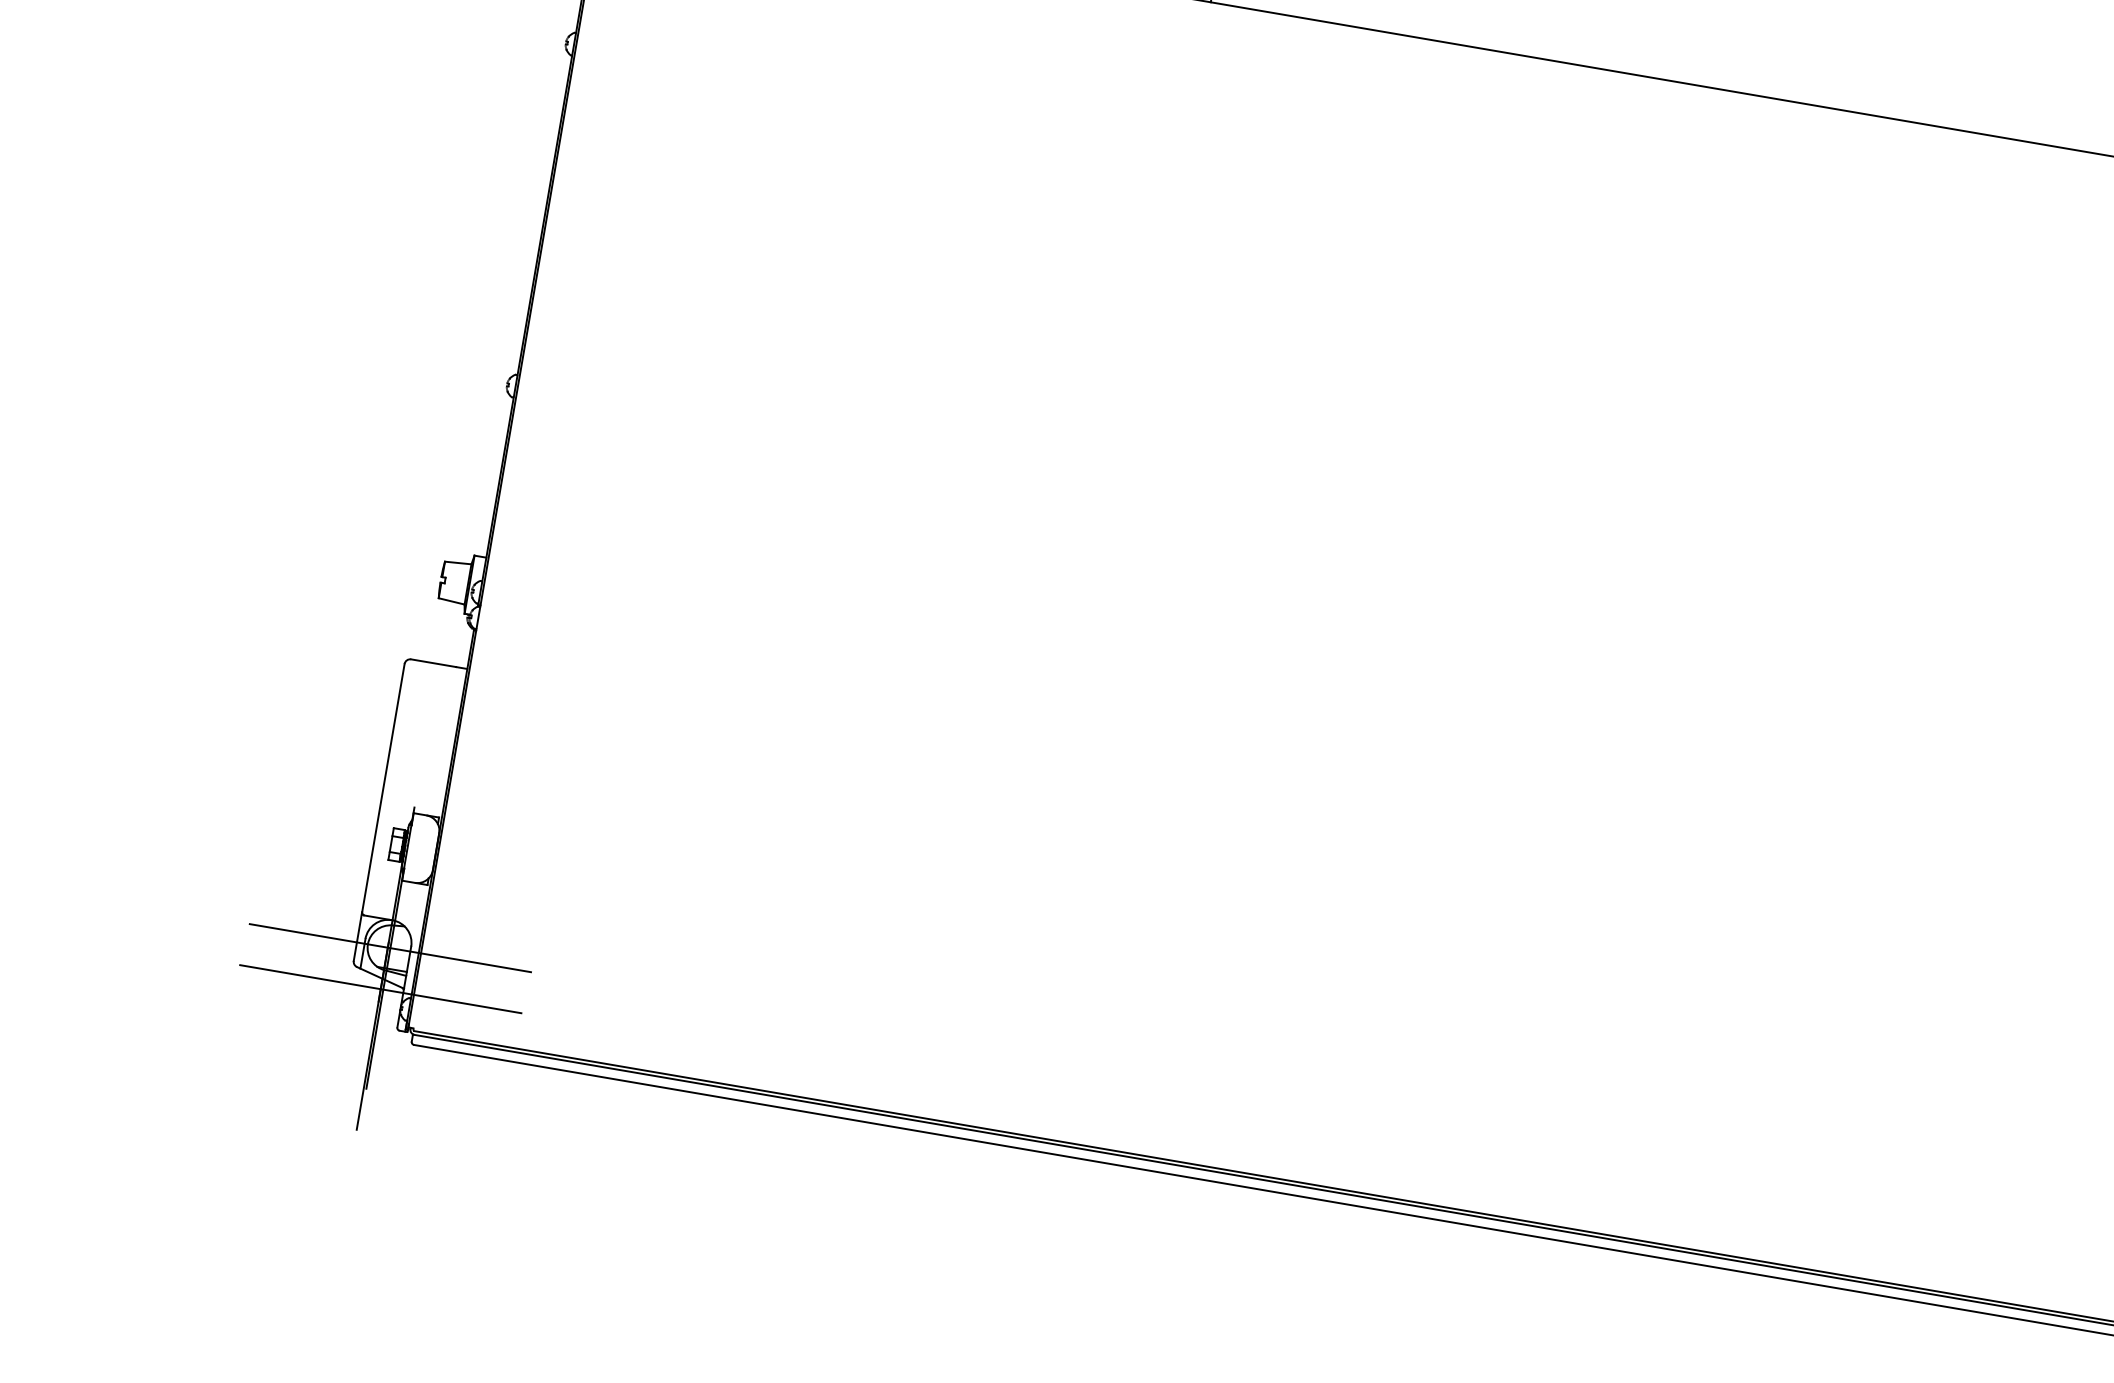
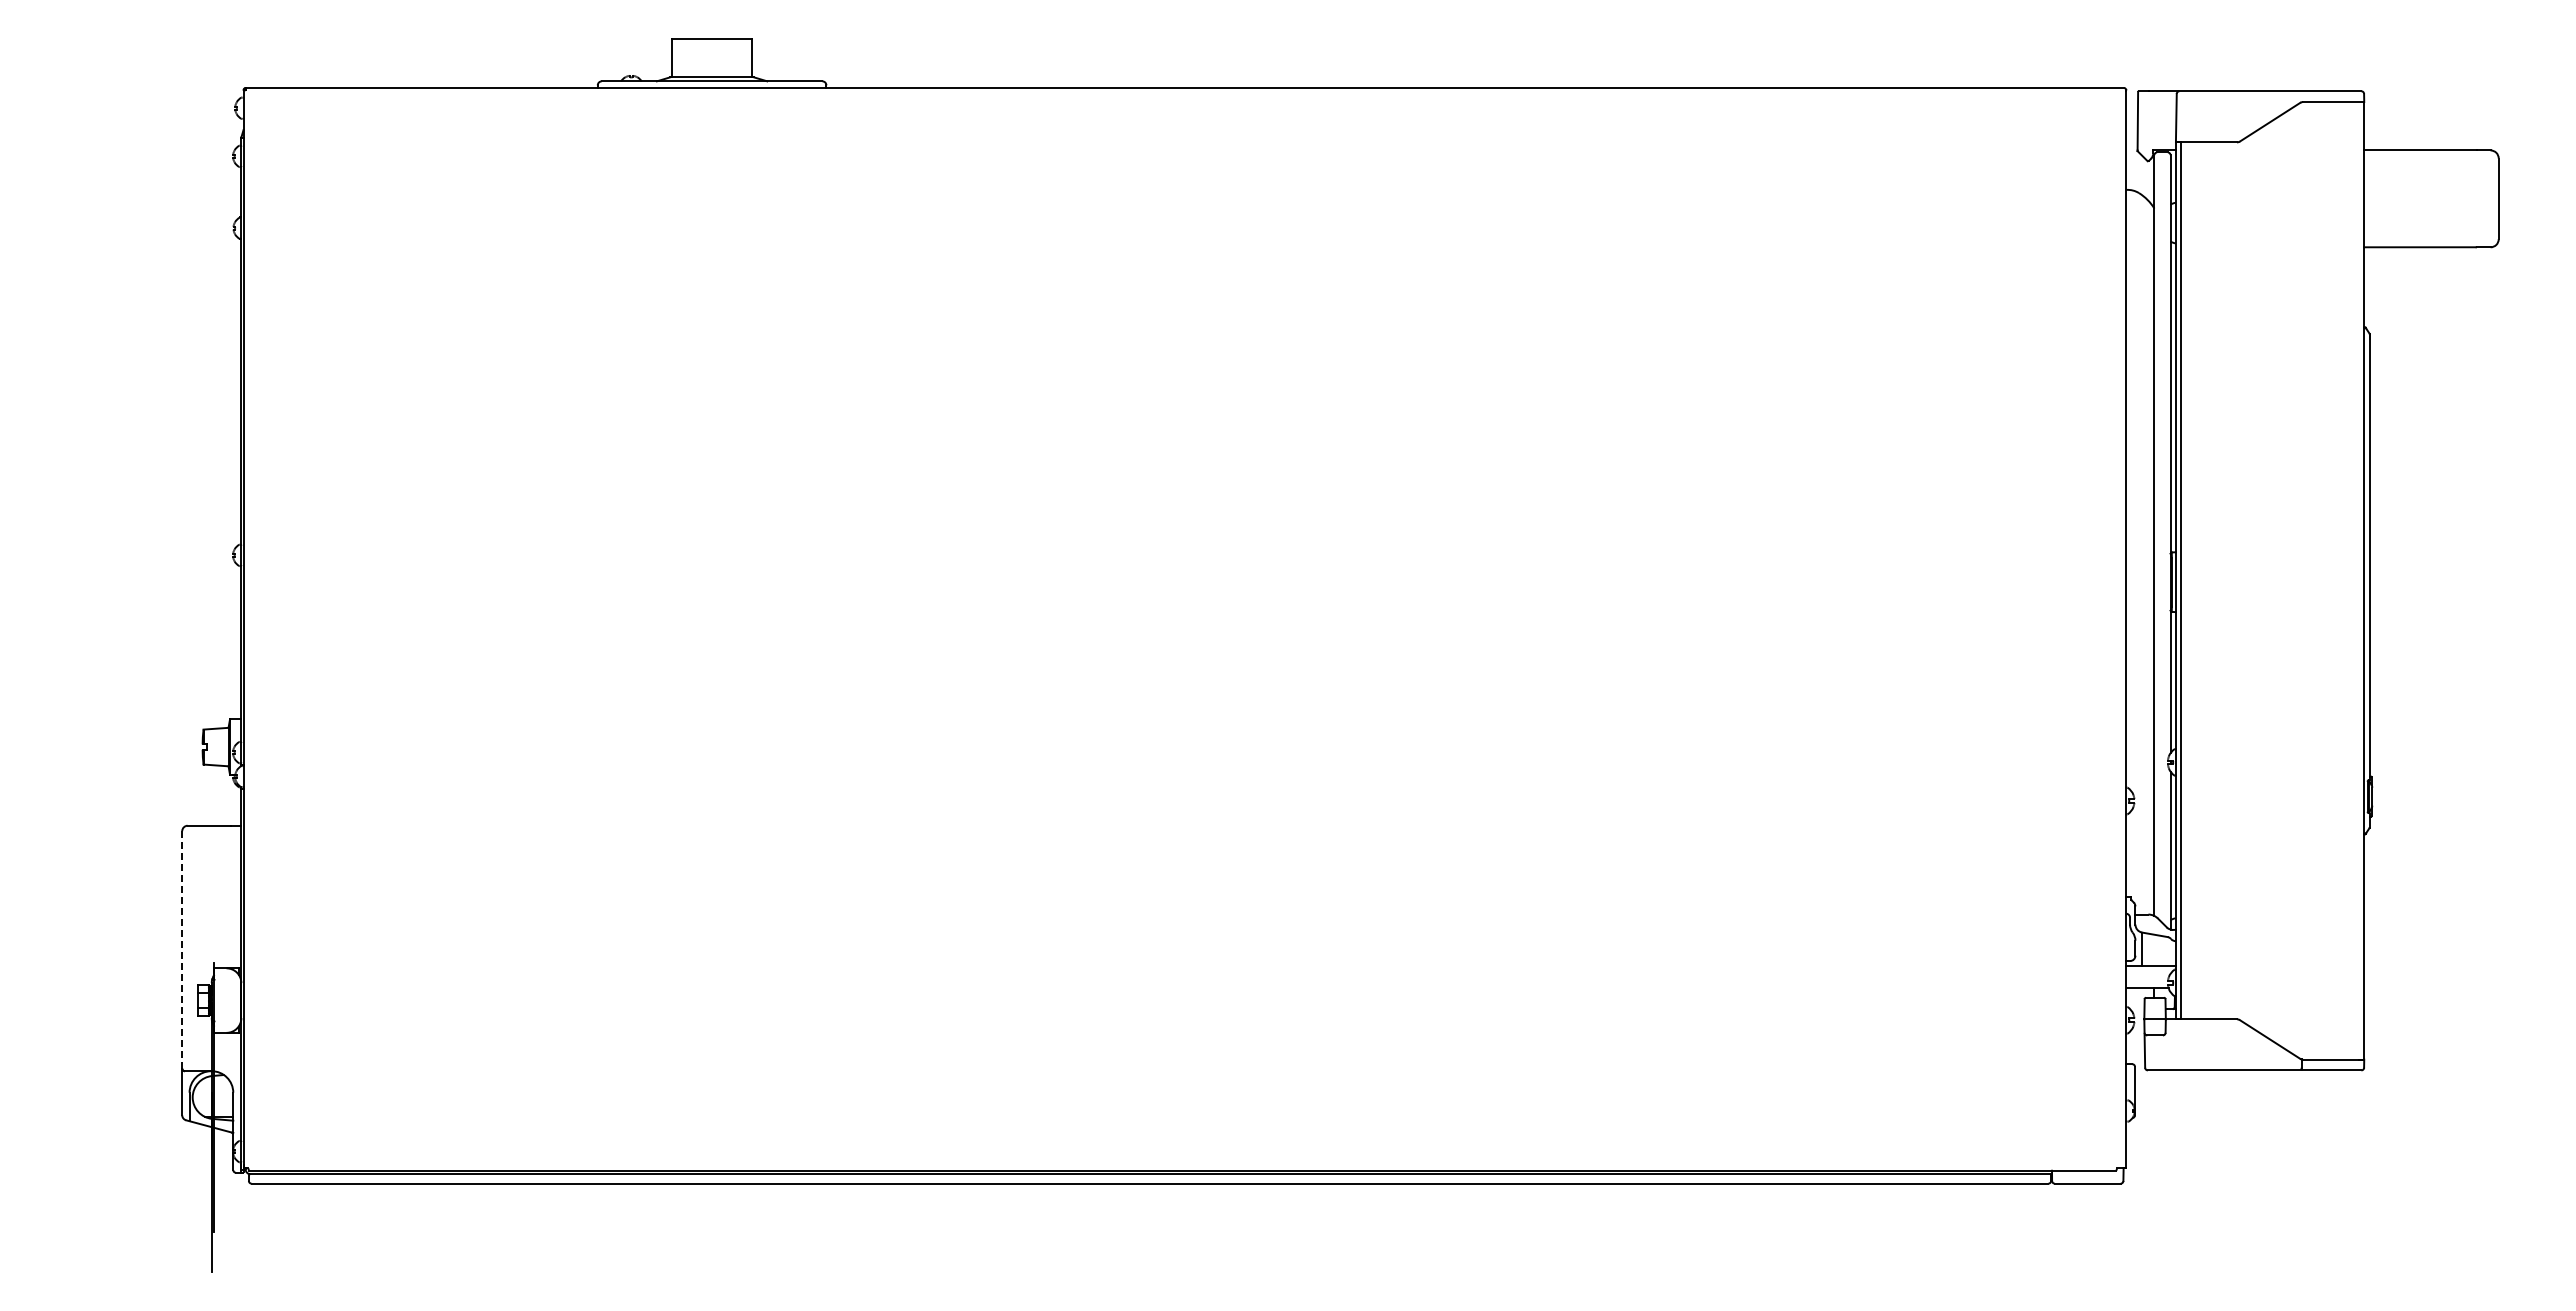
line: (383, 787) -> (182, 949), solid -> dashed
line: (389, 948) -> (213, 1097), removed
line: (380, 989) -> (211, 1137), removed

